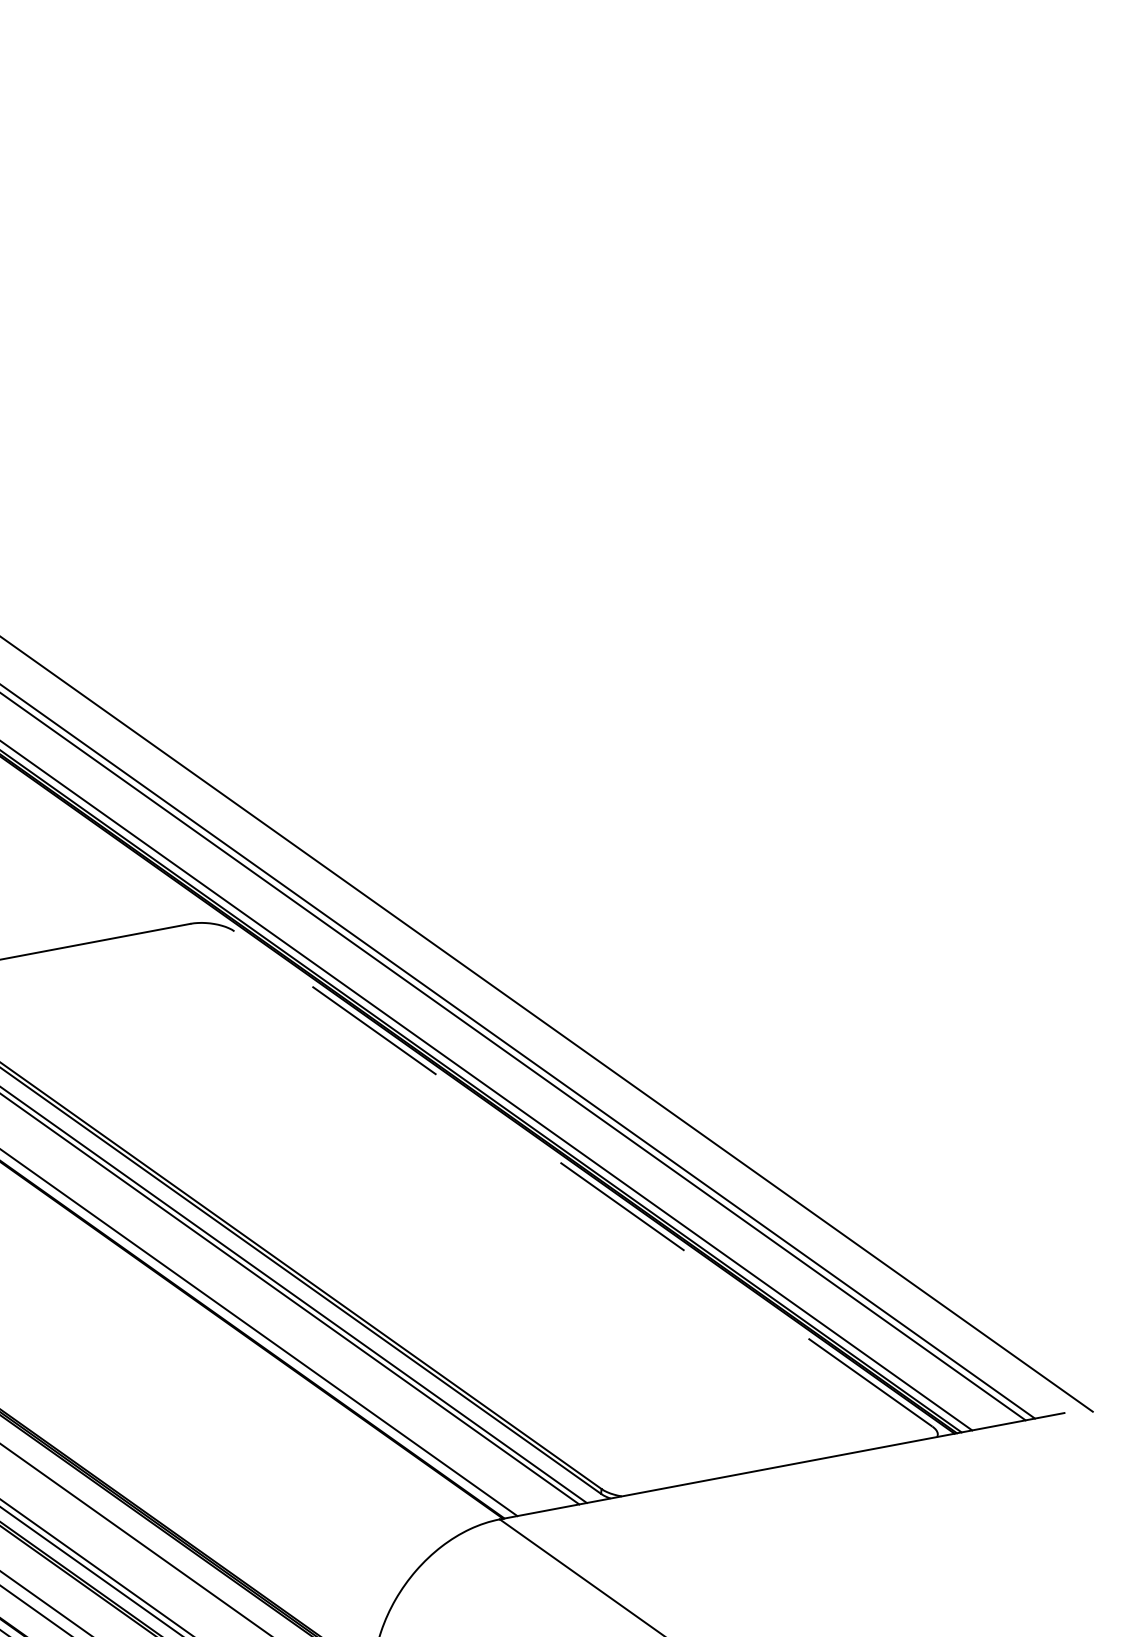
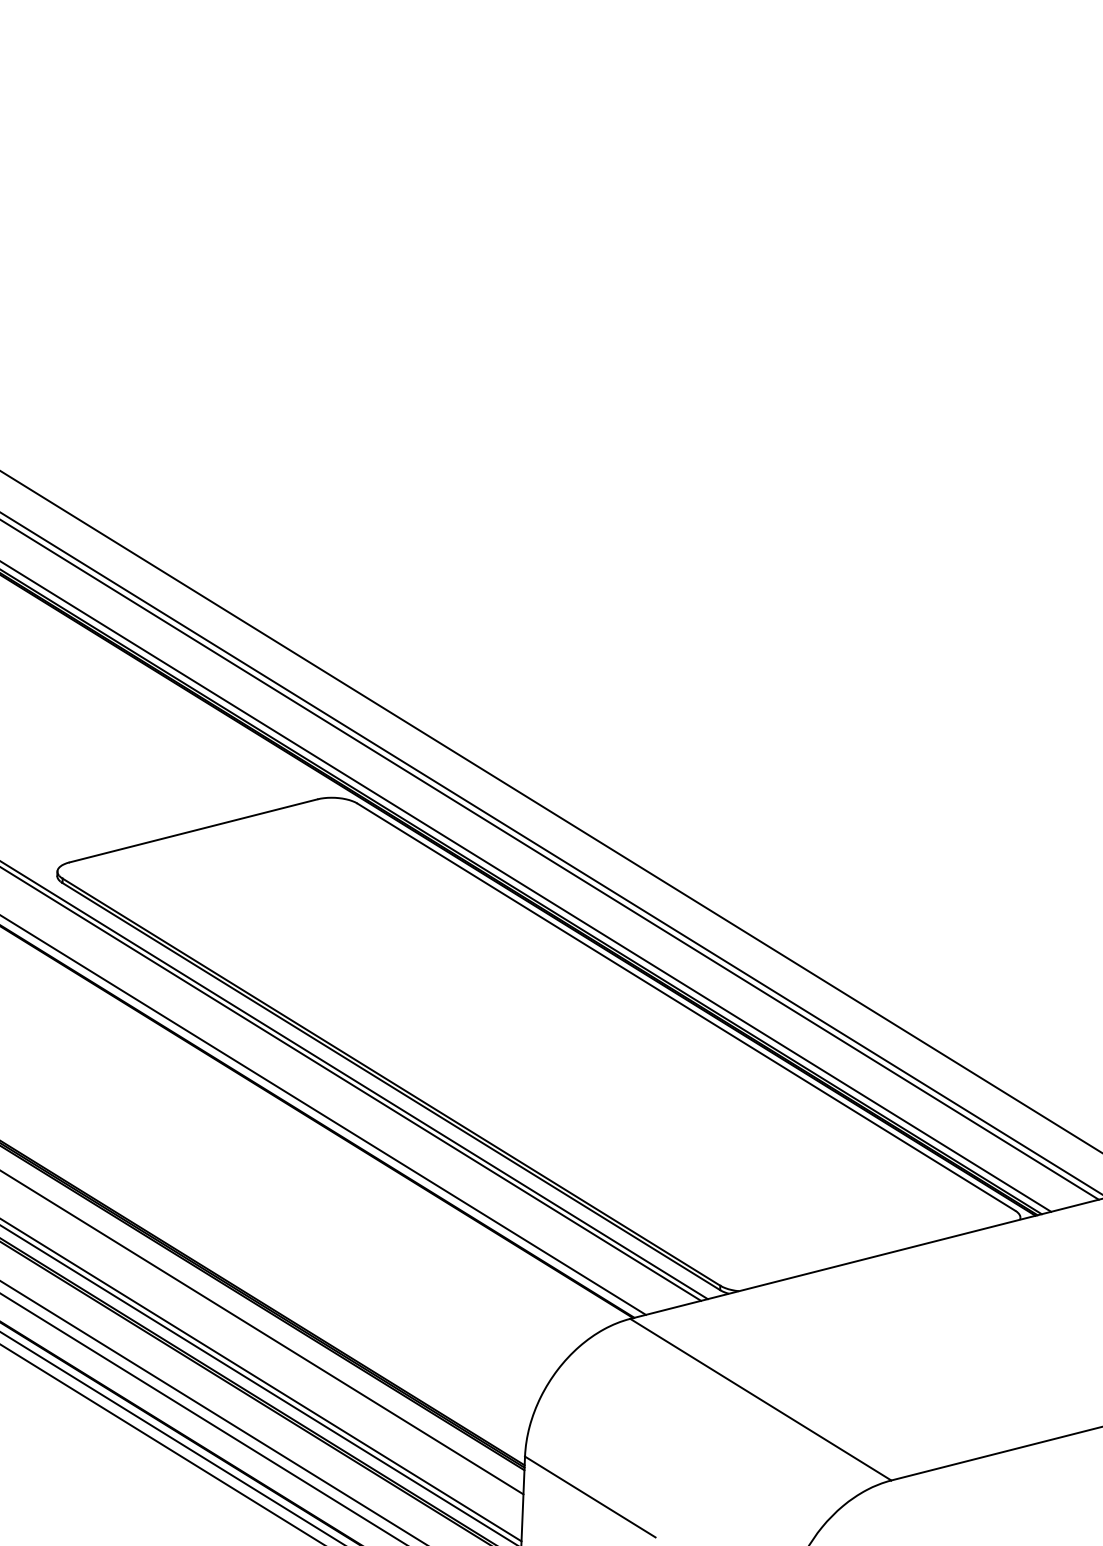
line: (583, 1179) -> (686, 1007), dashed -> solid

